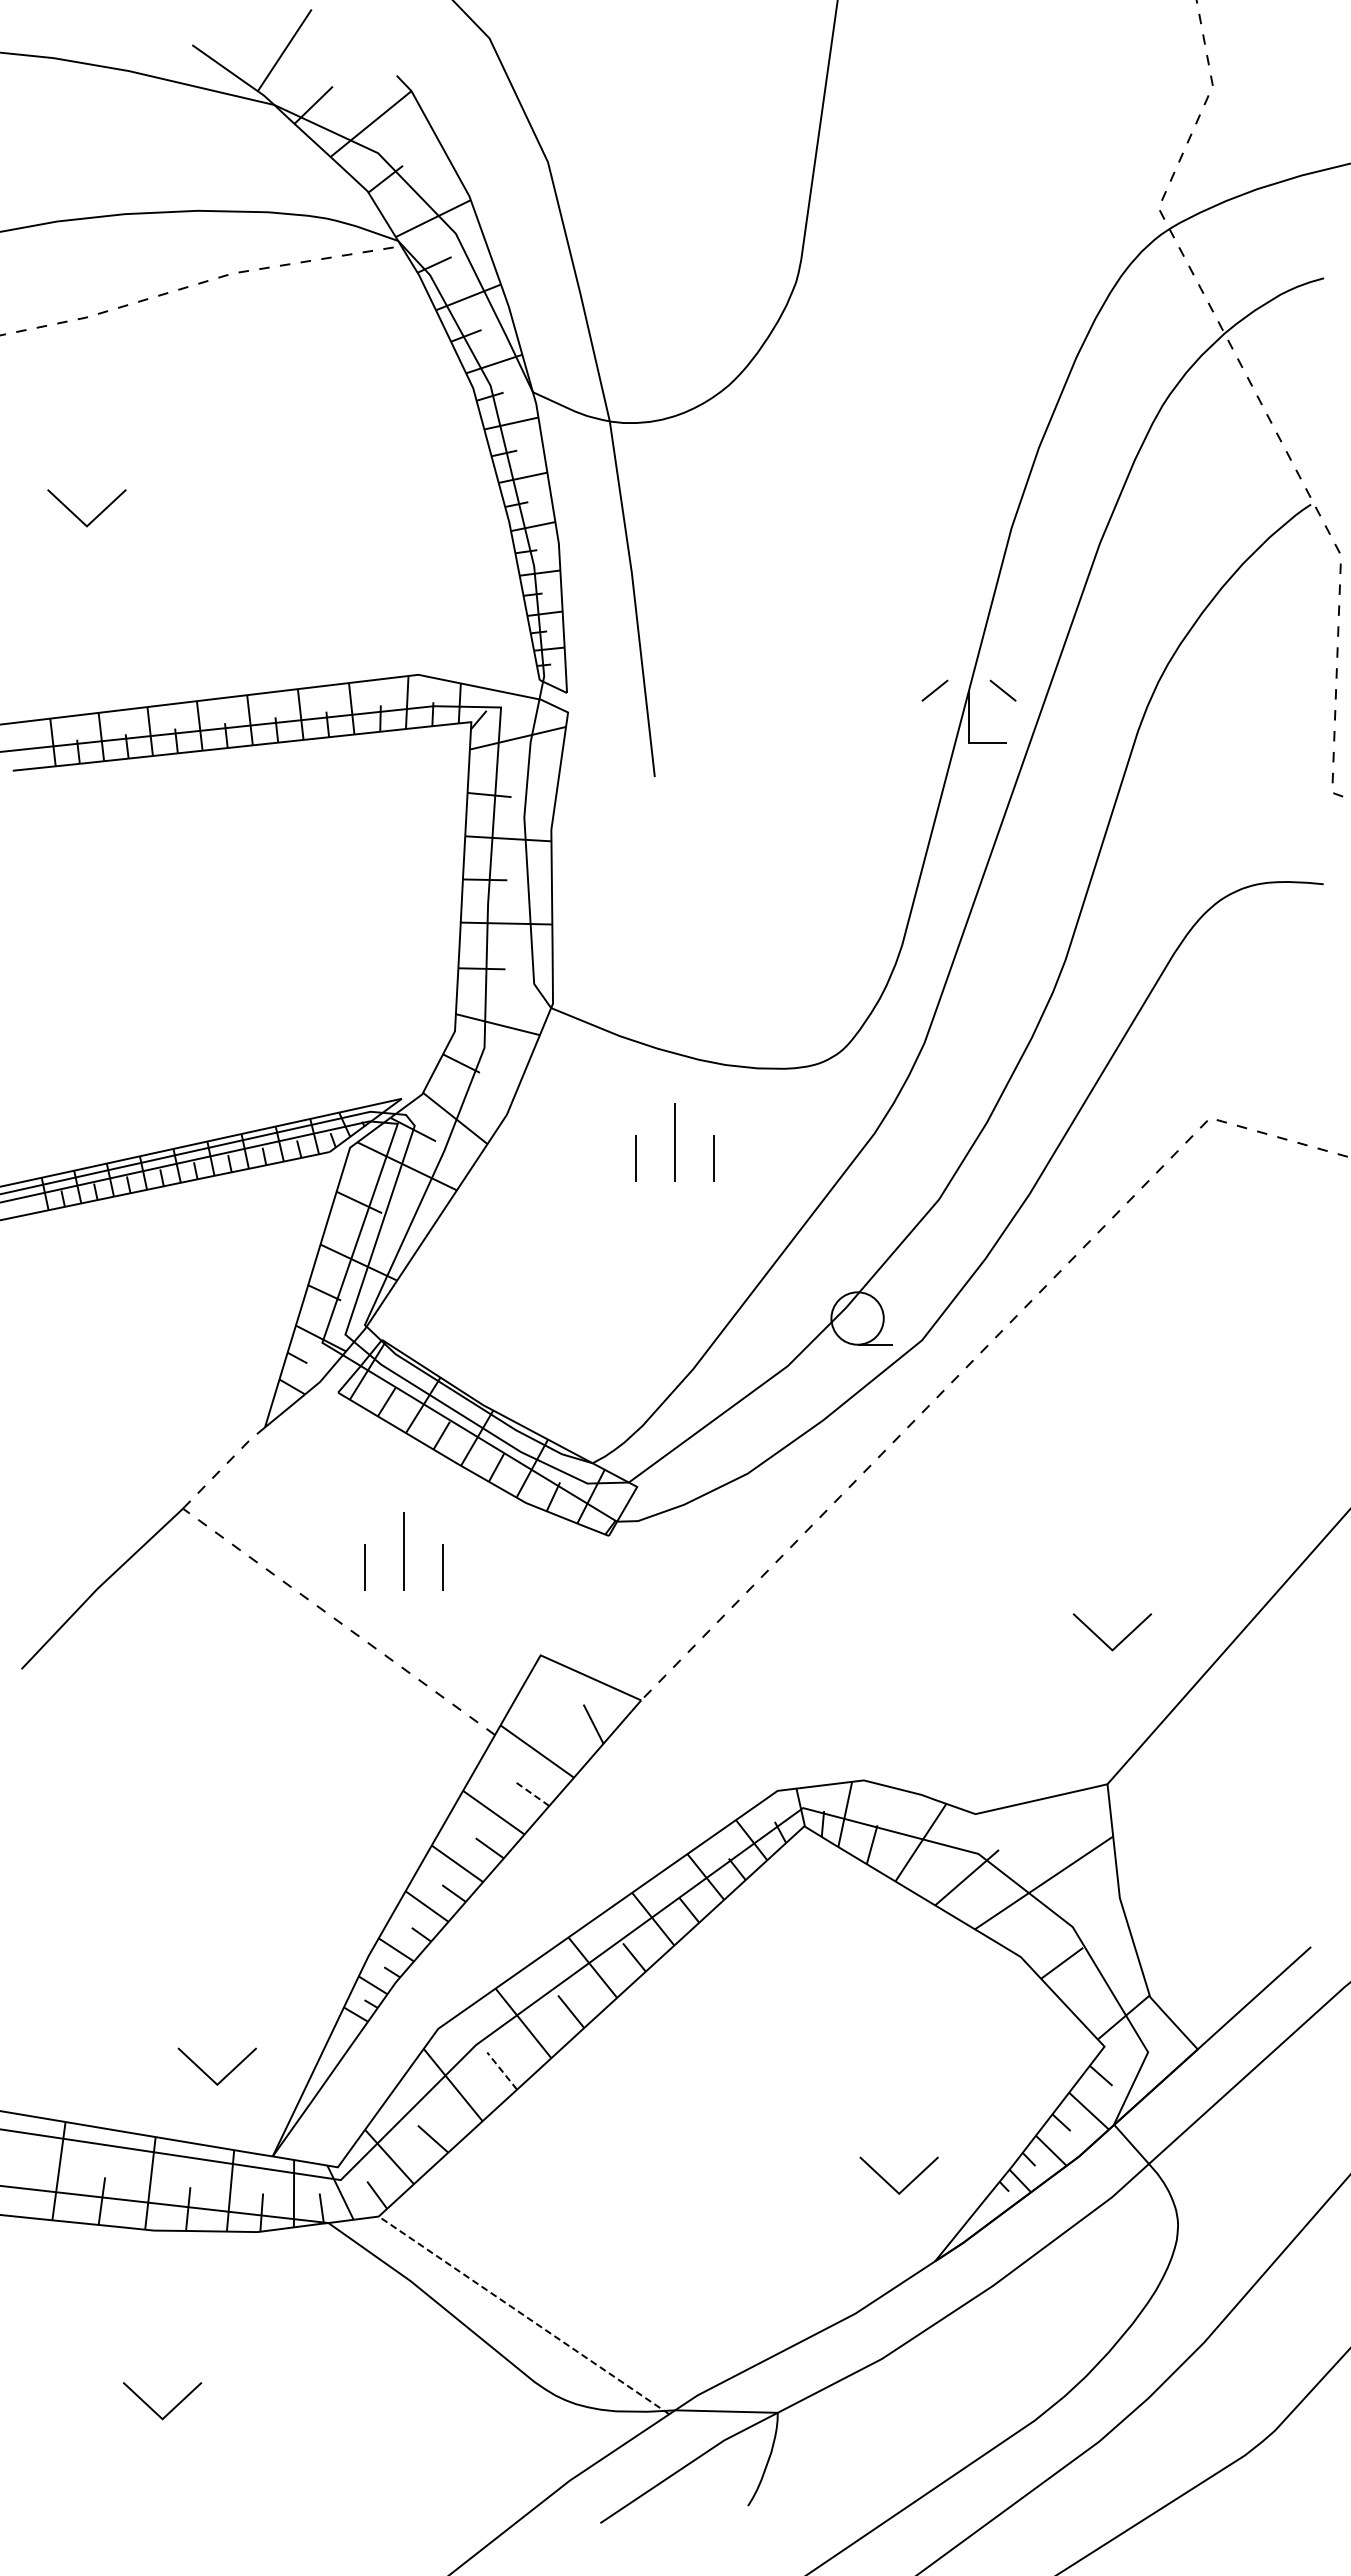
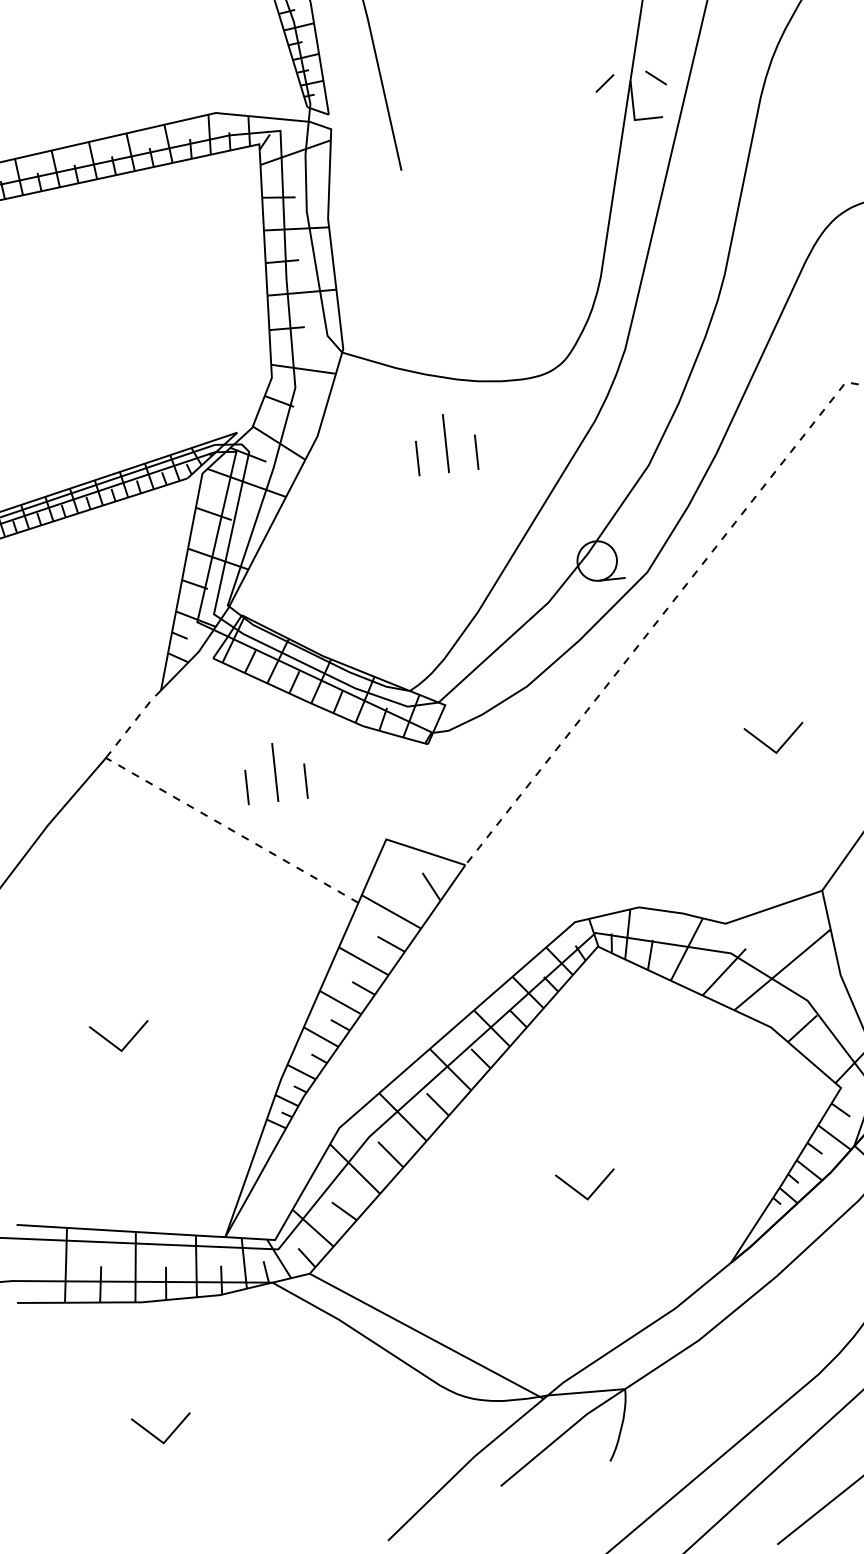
part: (1103, 1640) -> (768, 746), moved
line: (532, 1794) -> (391, 944), dashed -> solid
line: (502, 2071) -> (391, 1154), dashed -> solid
part: (207, 2074) -> (113, 1044), moved
part: (889, 2183) -> (579, 1192), moved
line: (524, 2315) -> (427, 1336), dashed -> solid

